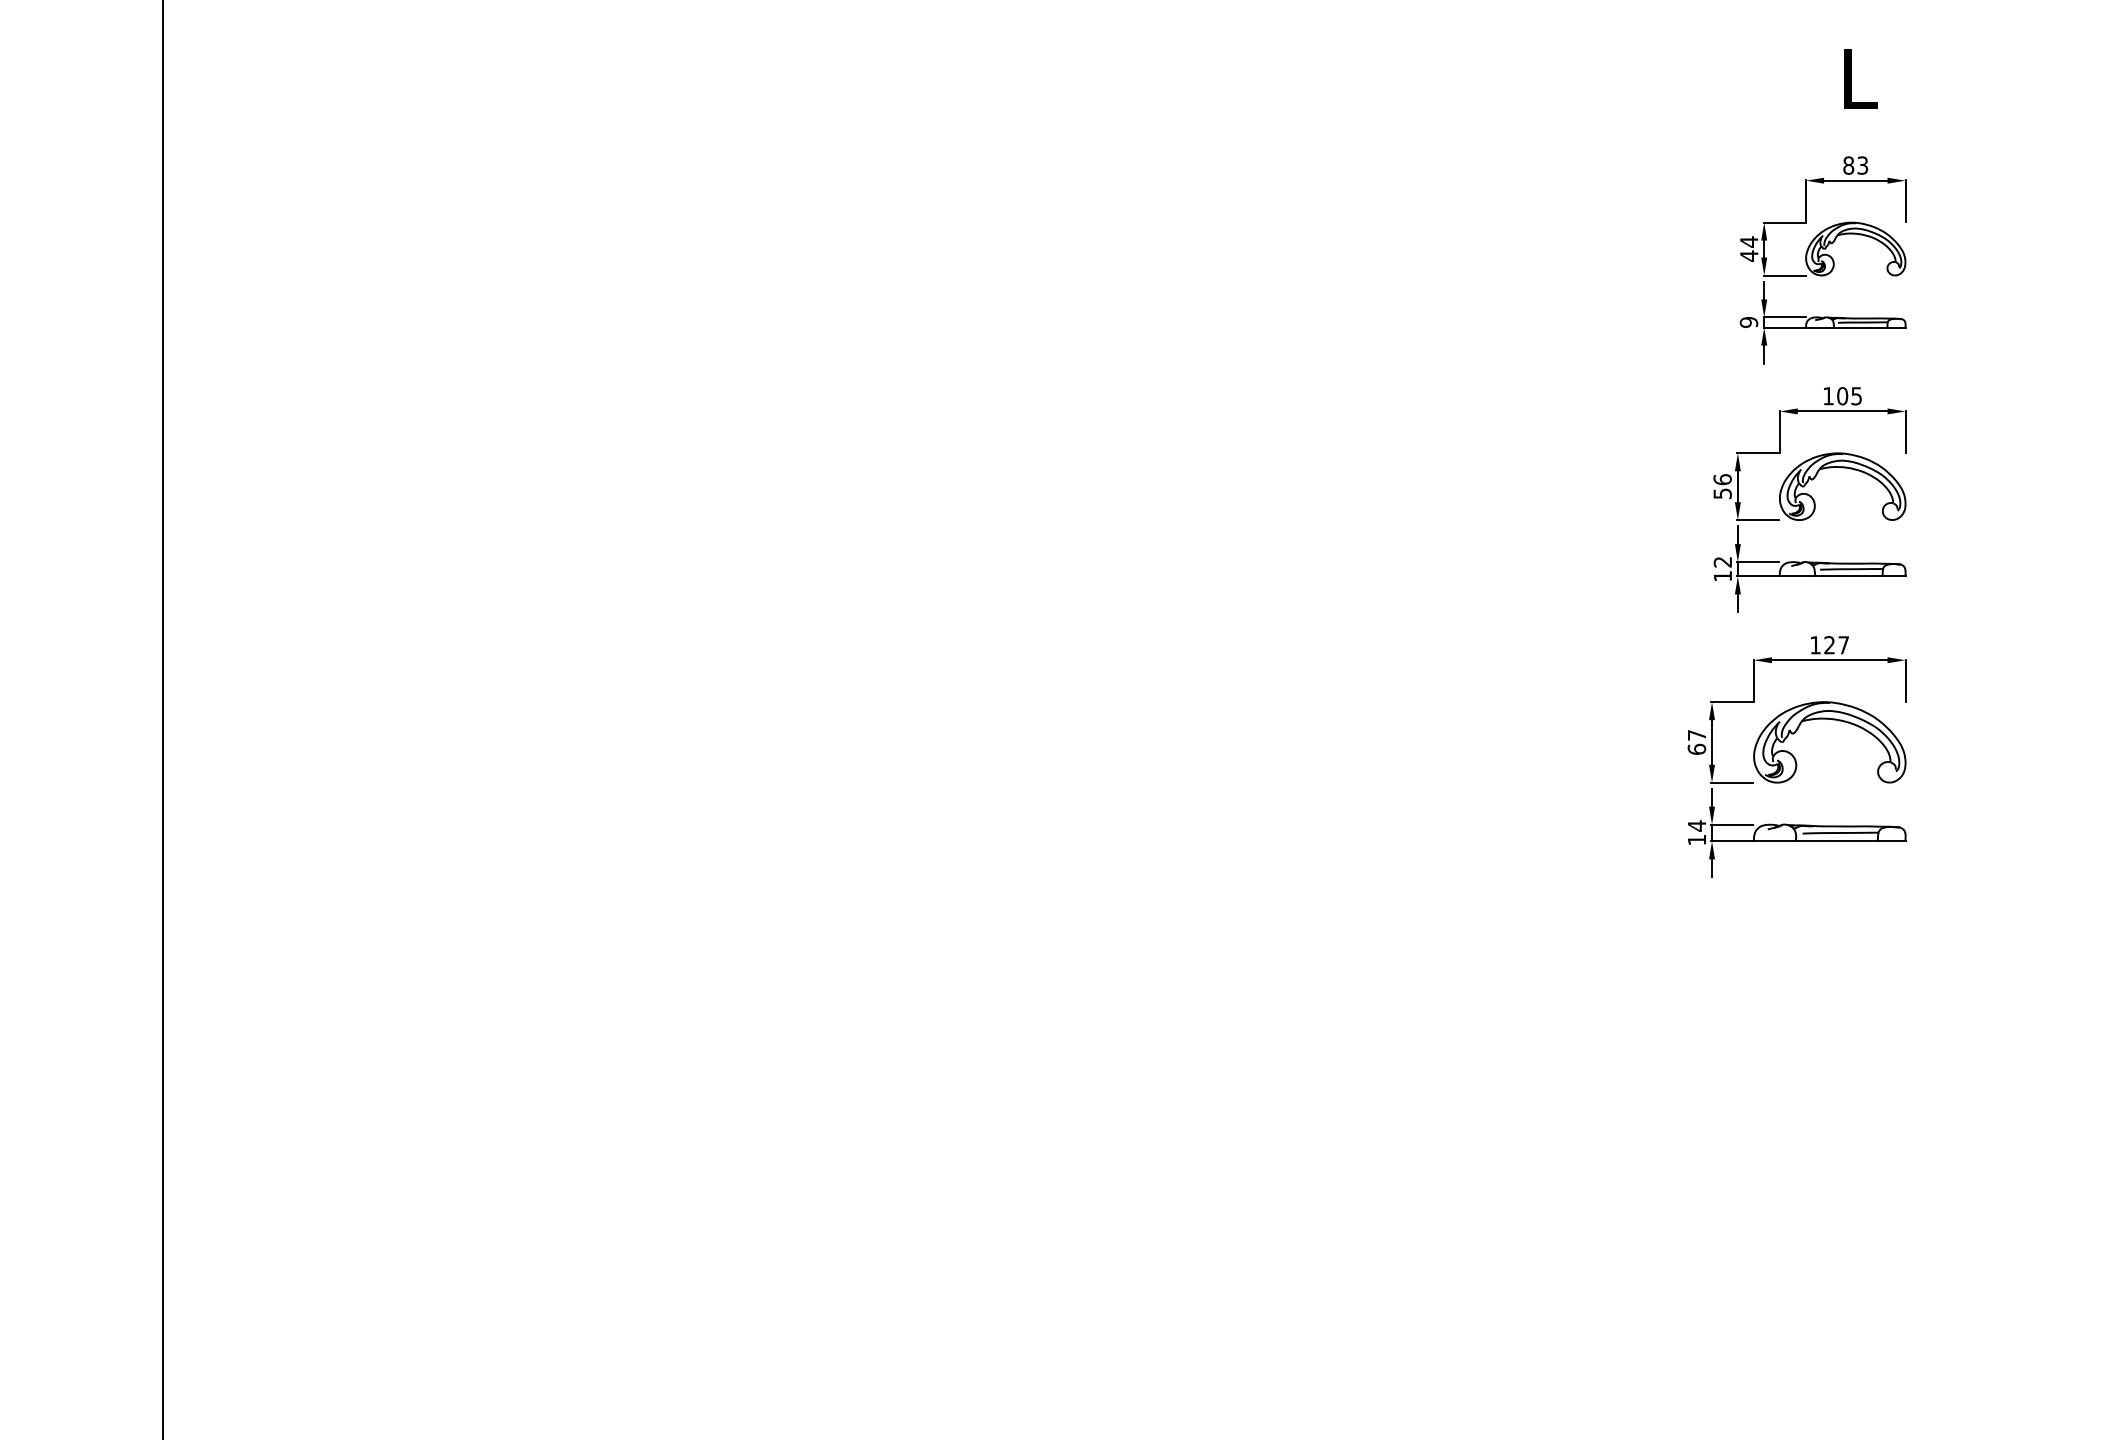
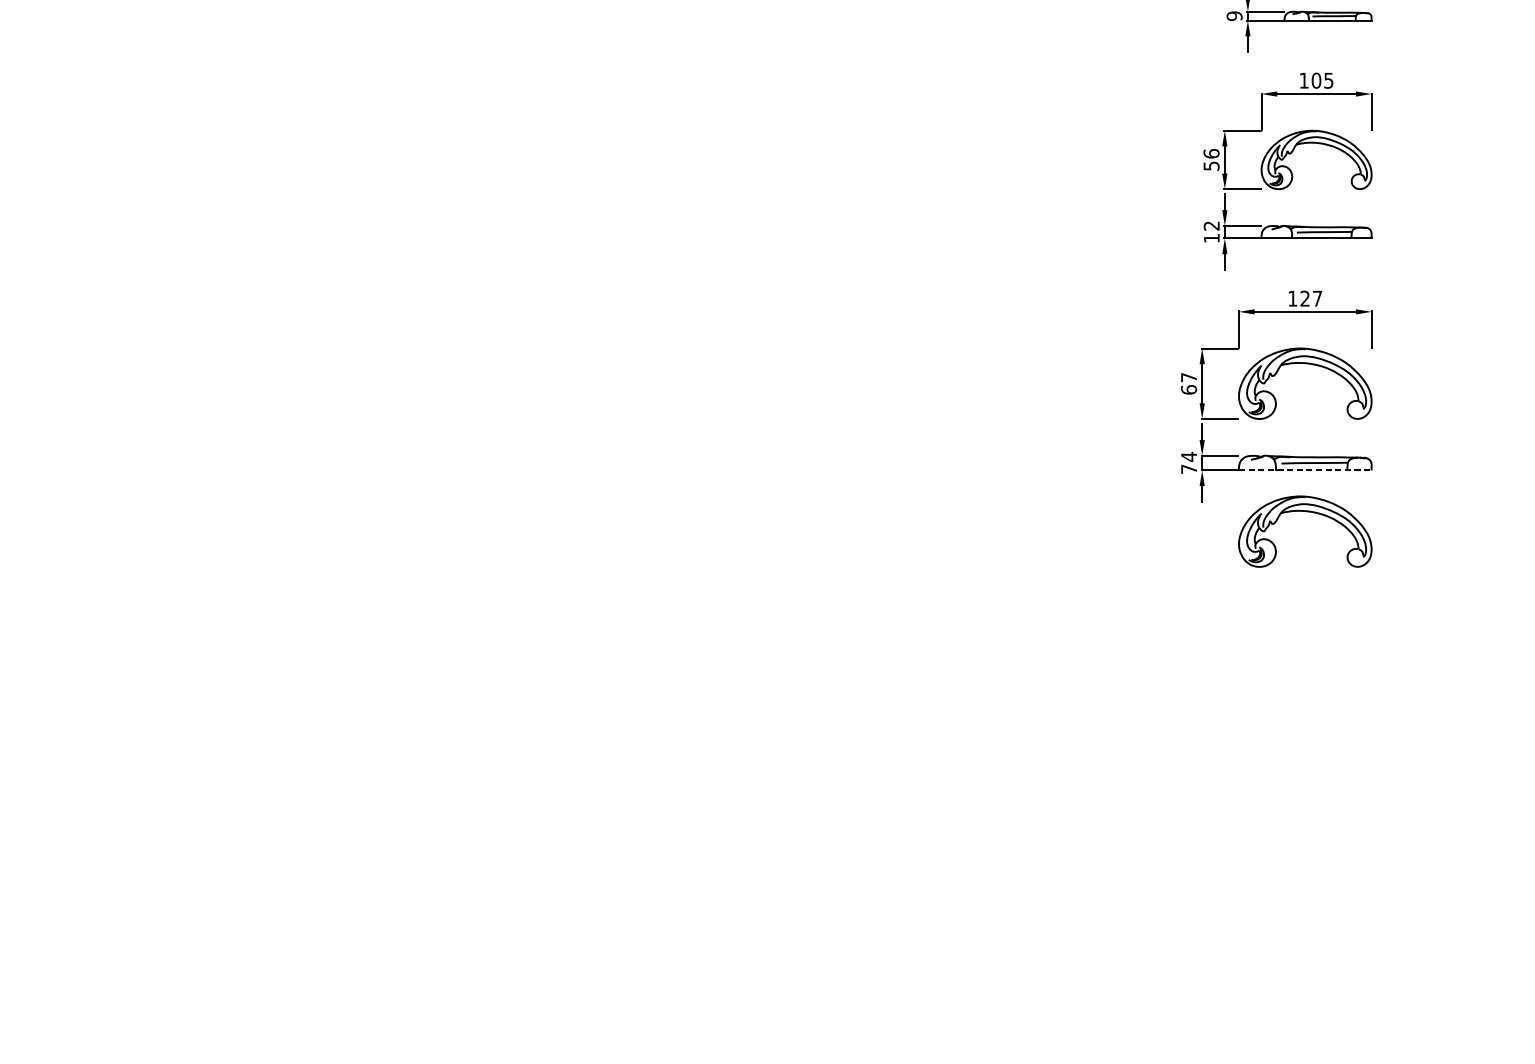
text: (1696, 840) -> (1188, 469), 14 -> 74
line: (1829, 841) -> (1305, 470), solid -> dashed
part: (1832, 889) -> (1307, 512), added

